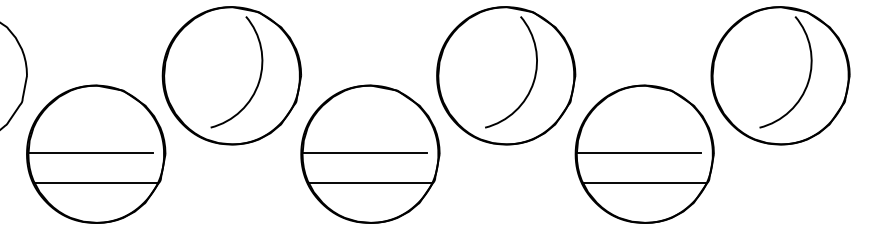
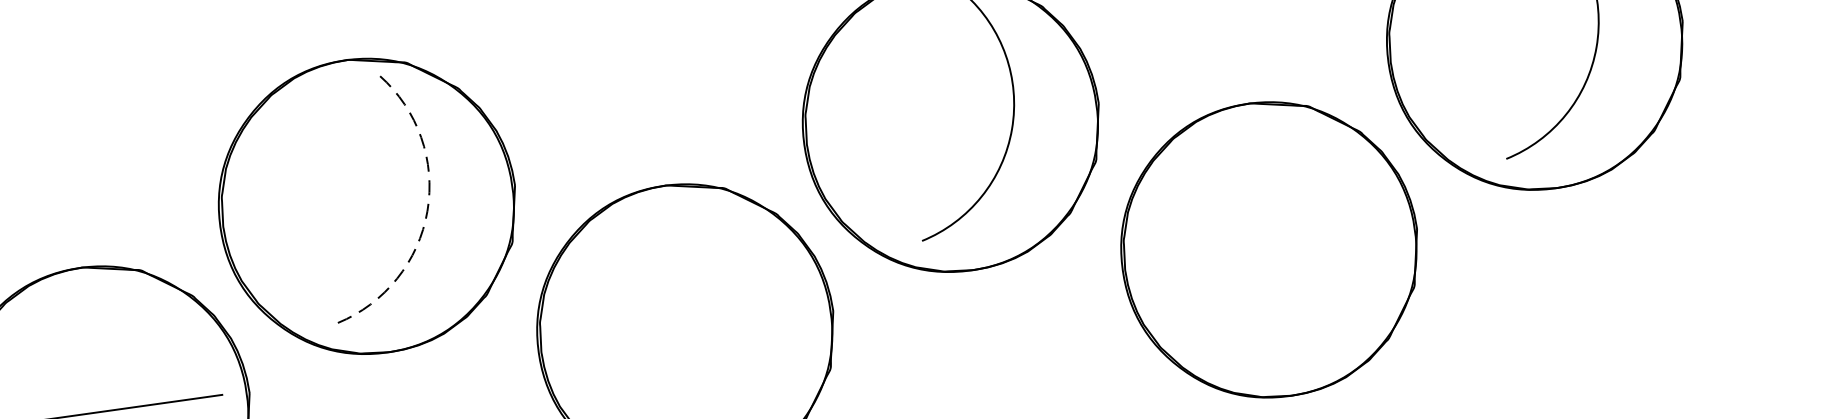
arc: (259, 81) -> (428, 210), solid -> dashed
line: (364, 153) -> (673, 331), removed
line: (639, 153) -> (1258, 249), removed
line: (370, 182) -> (694, 391), removed
line: (644, 182) -> (1277, 309), removed

